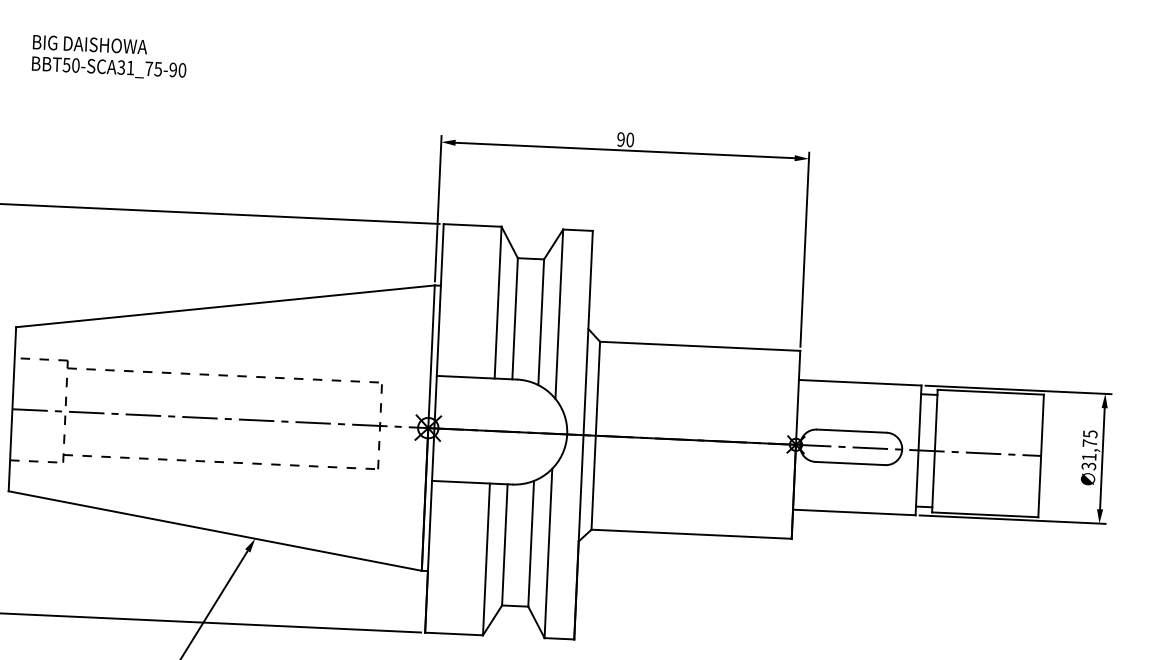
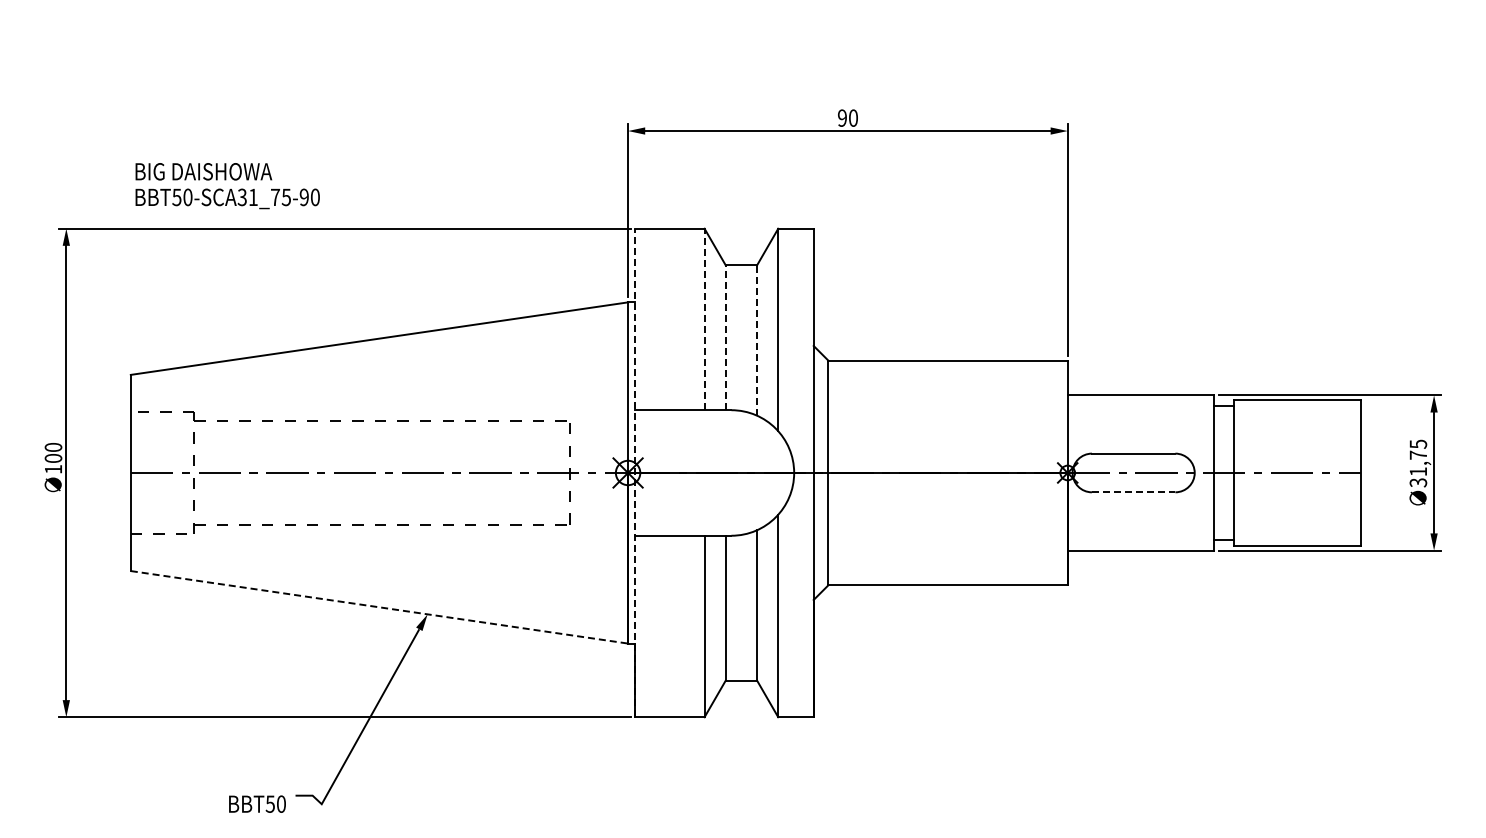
text: (109, 57) -> (227, 186), moved
line: (498, 302) -> (704, 319), solid -> dashed
line: (514, 318) -> (725, 337), solid -> dashed
line: (541, 322) -> (757, 340), solid -> dashed
line: (434, 428) -> (635, 472), solid -> dashed
line: (850, 463) -> (1133, 492), solid -> dashed
line: (215, 531) -> (379, 607), solid -> dashed

